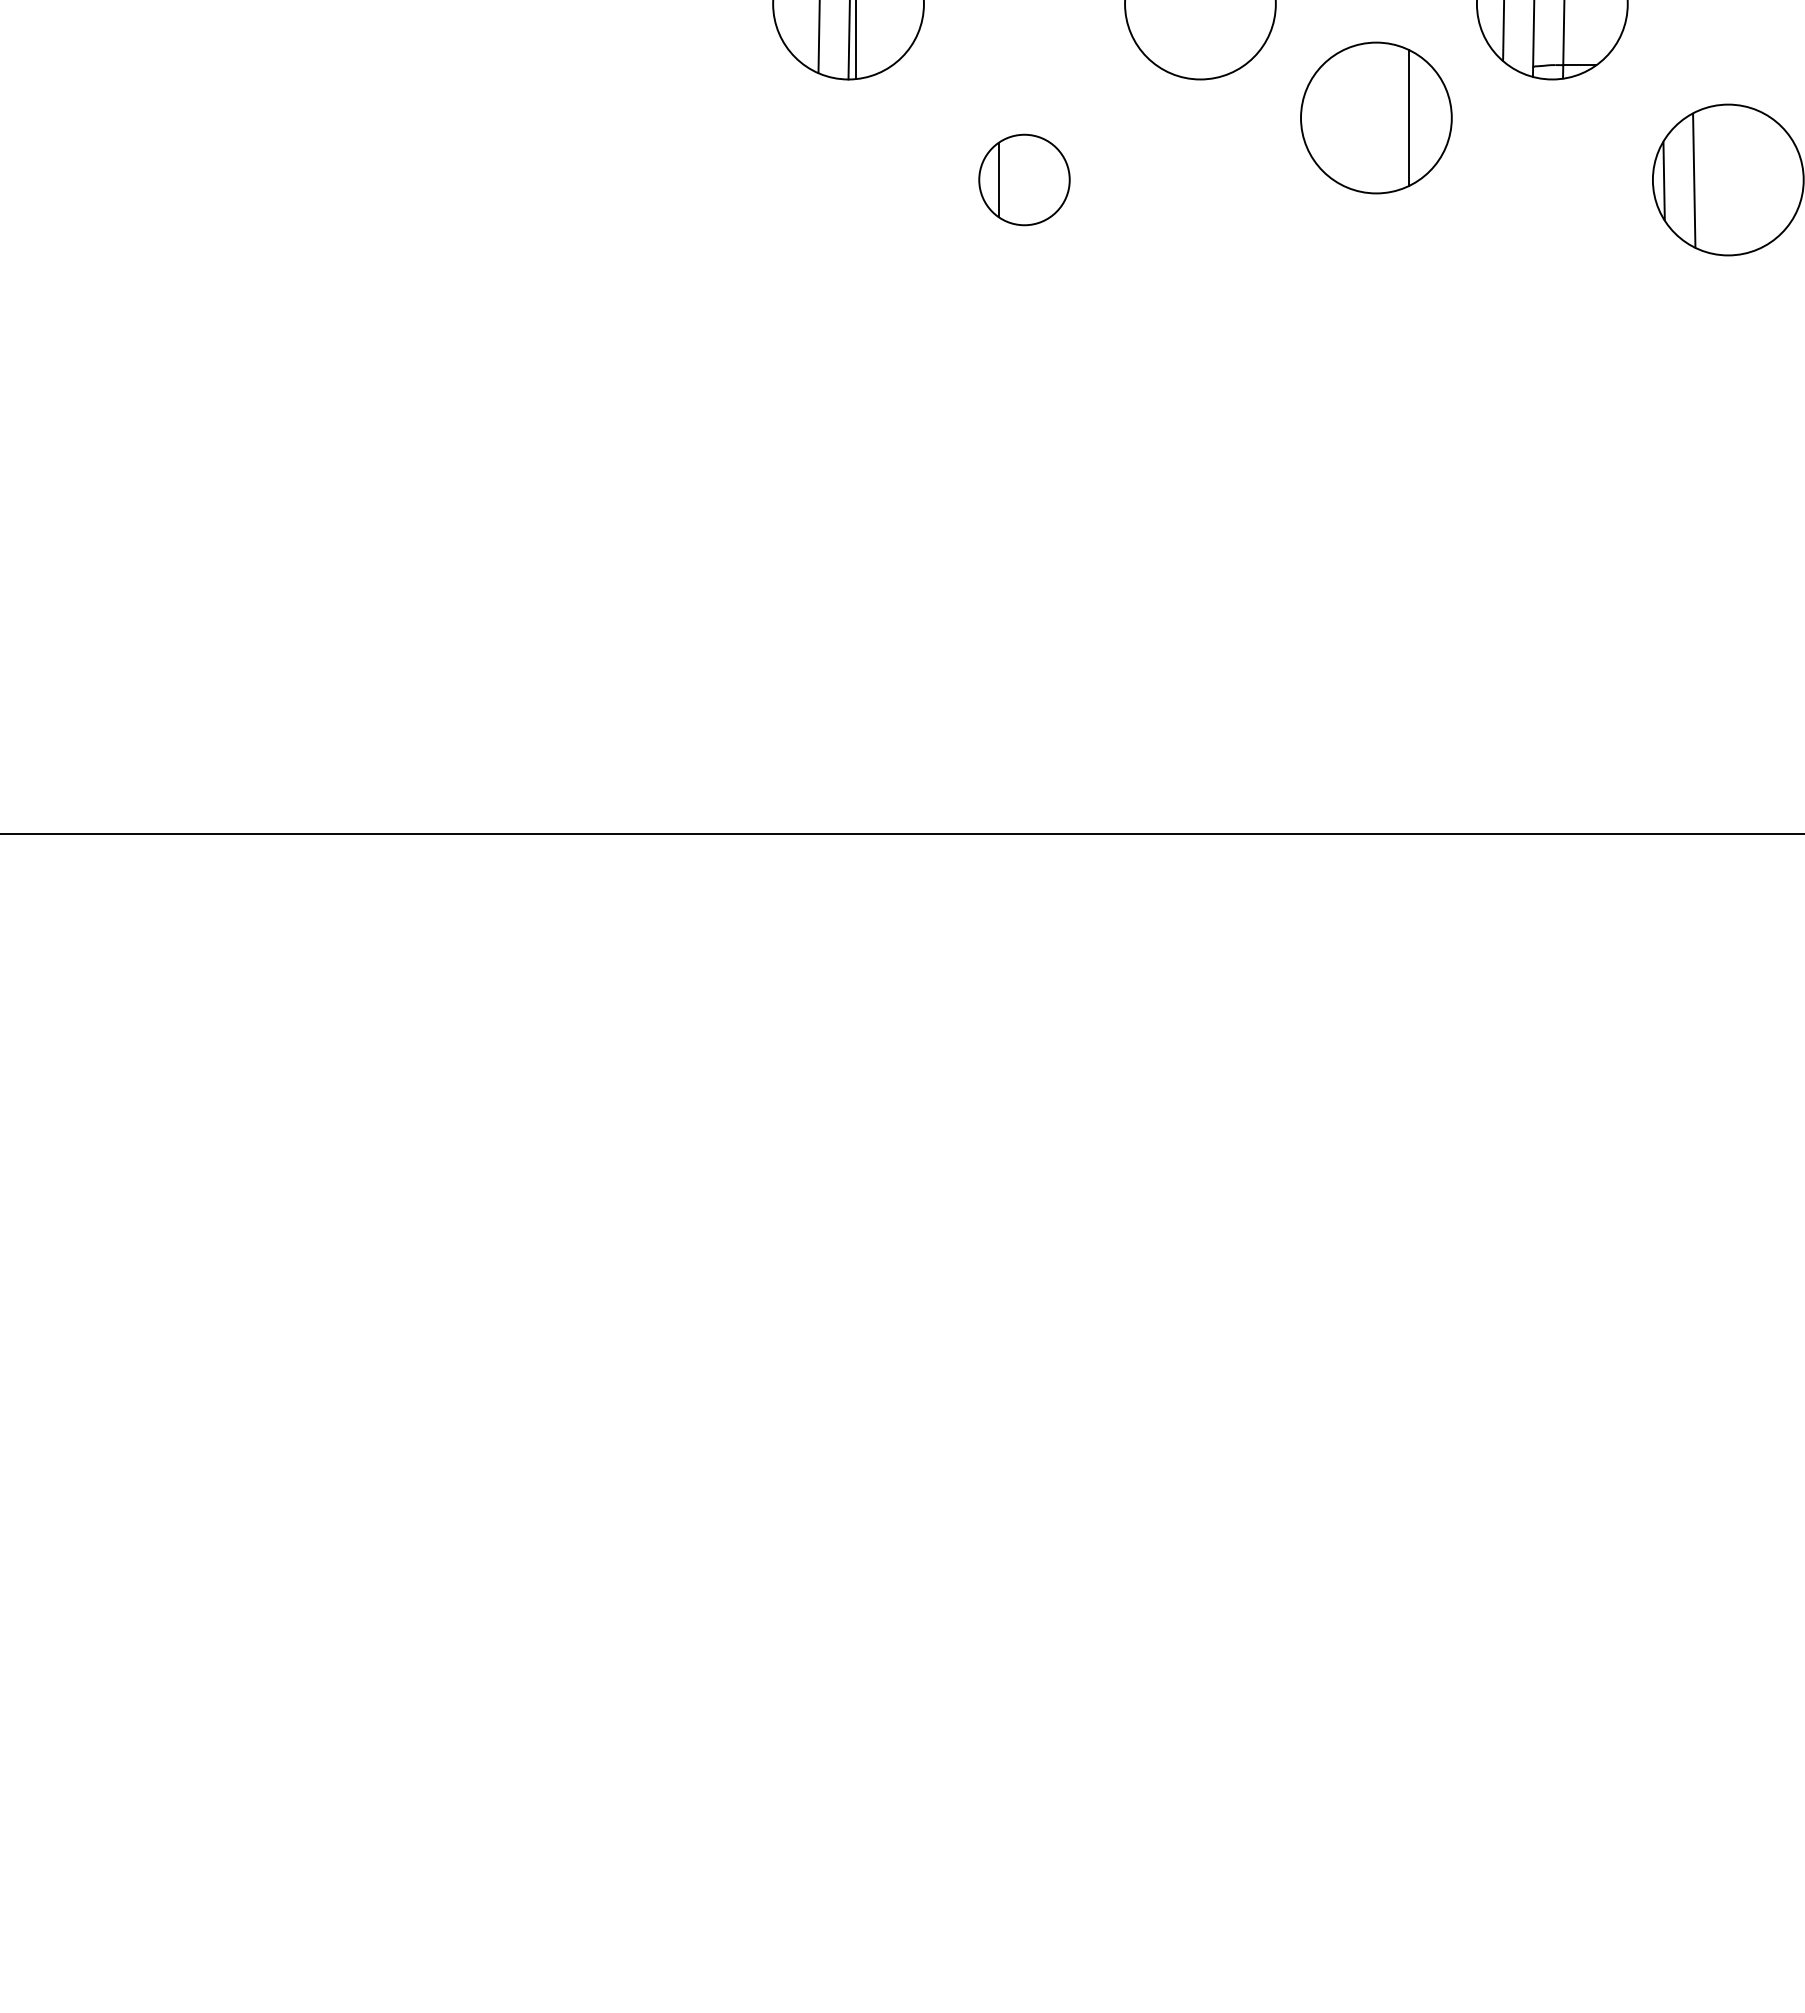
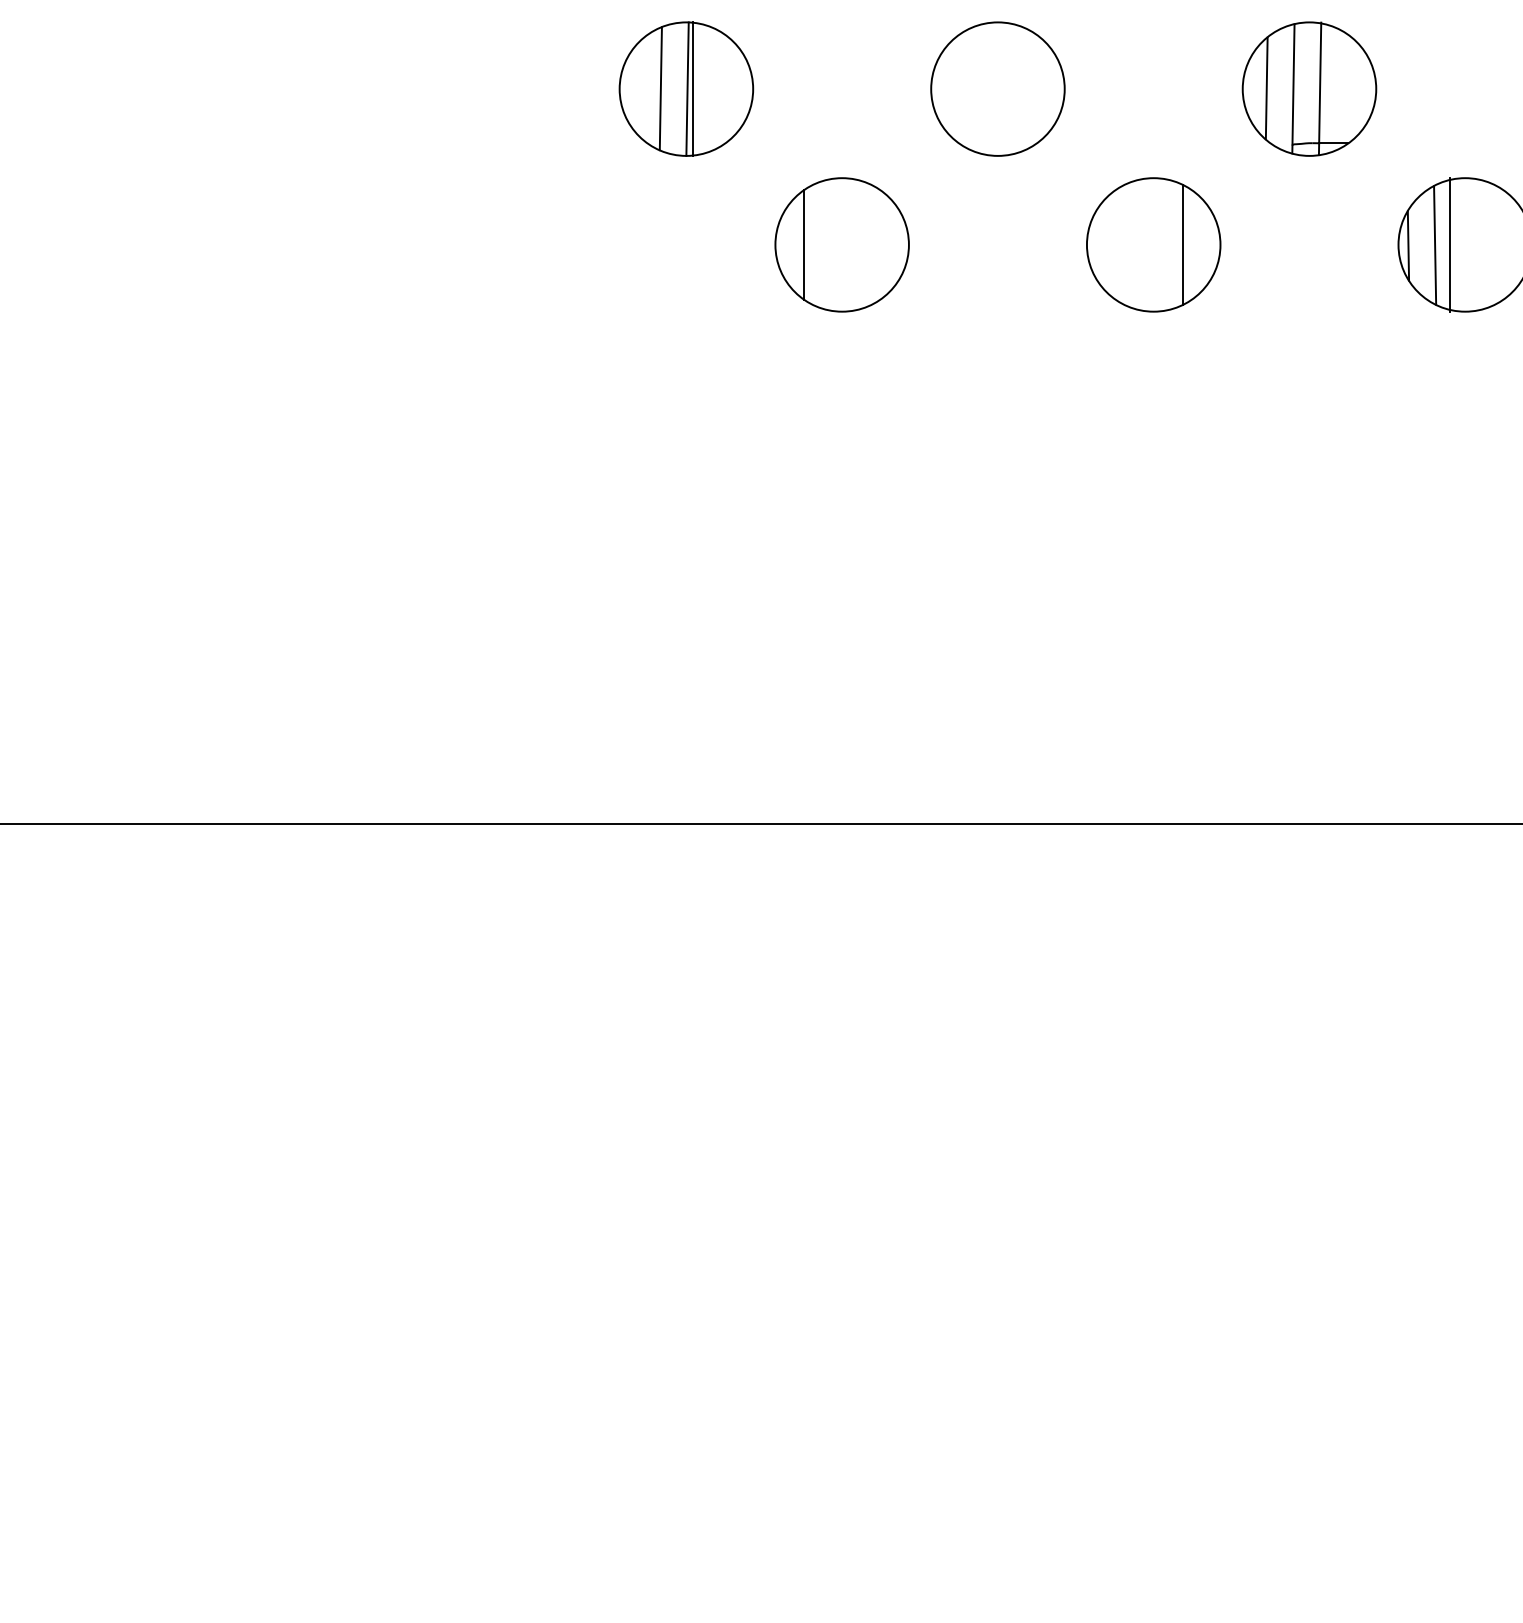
part: (1376, 117) -> (1153, 244), moved
part: (1024, 179) -> (842, 244), size x1.67
line: (1710, 179) -> (1449, 244), added

